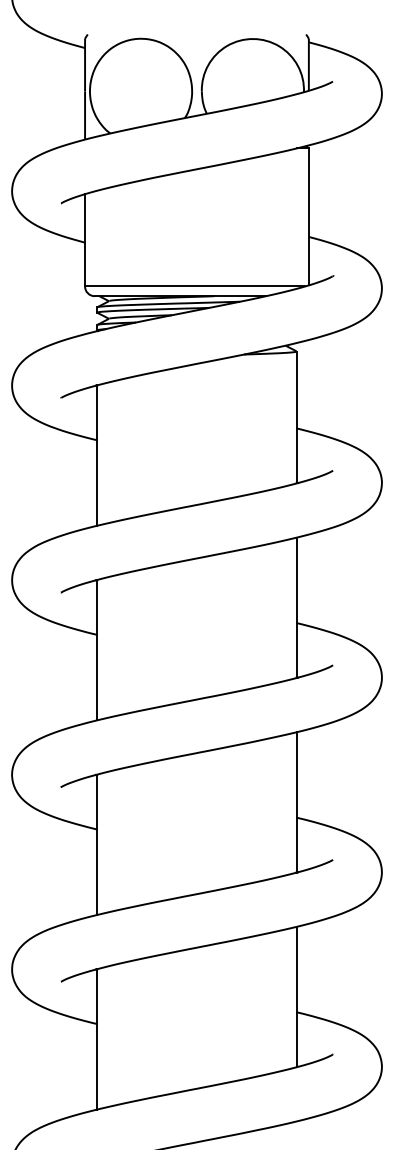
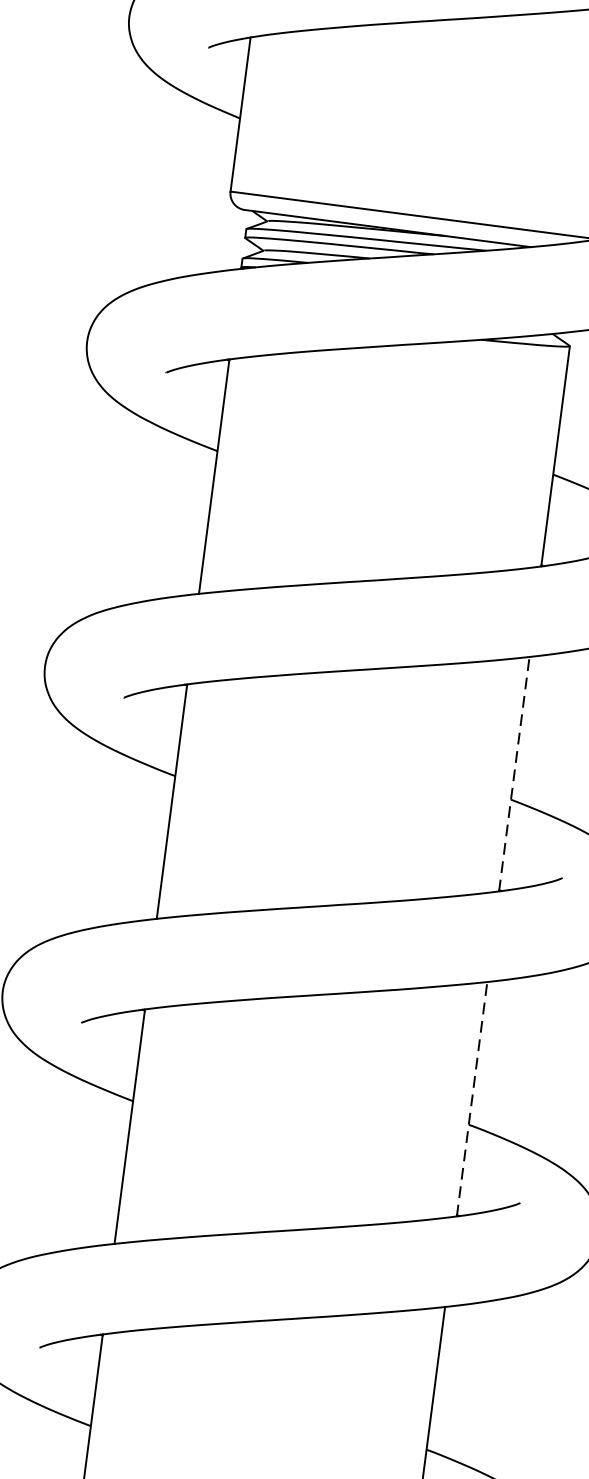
line: (296, 607) -> (514, 773), solid -> dashed
line: (296, 801) -> (471, 1097), solid -> dashed

